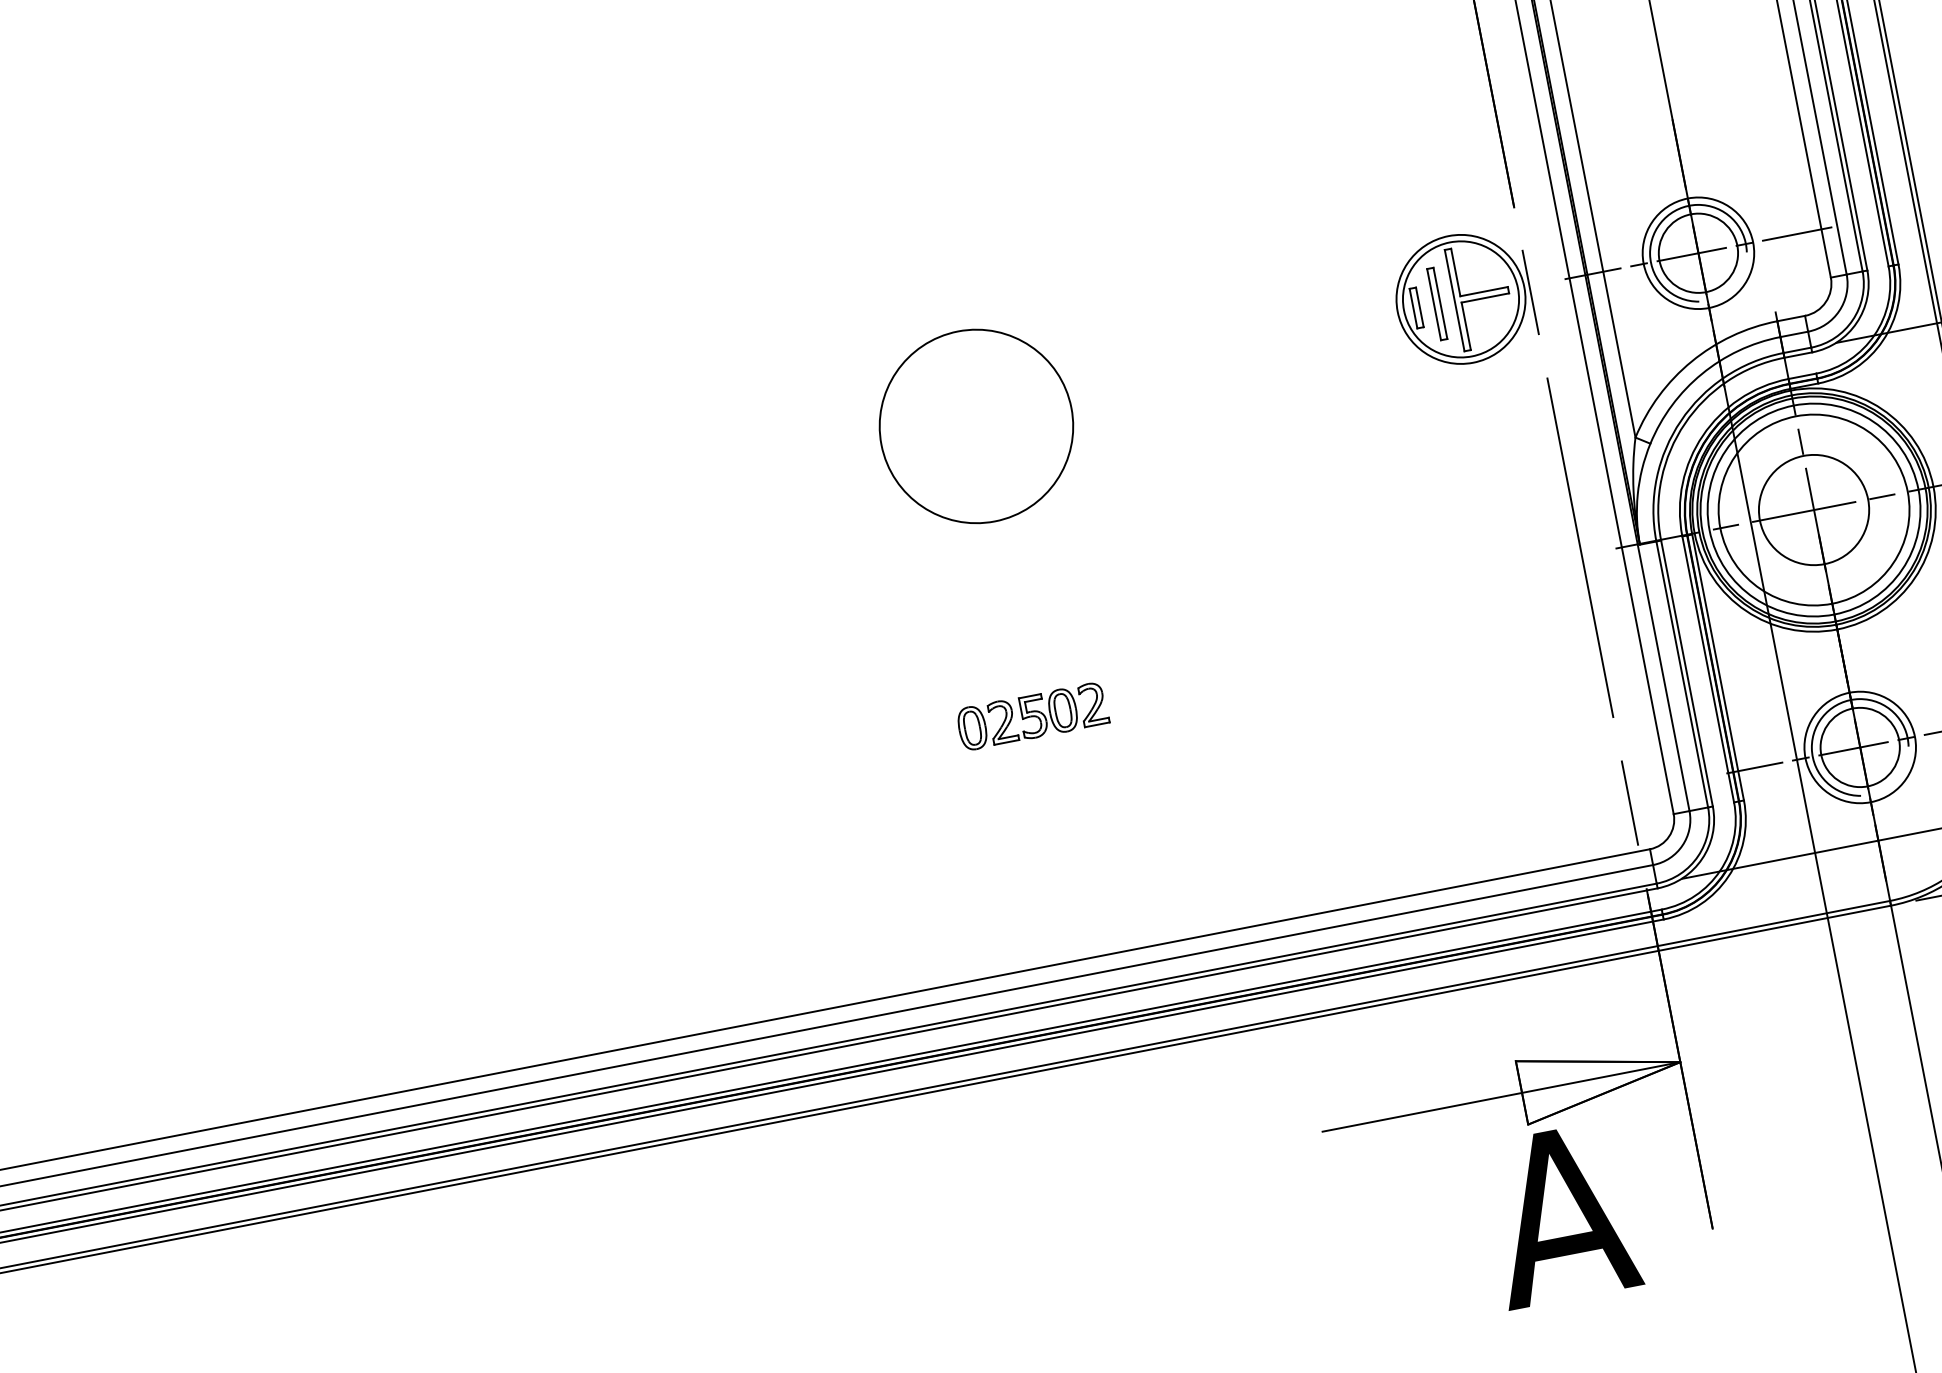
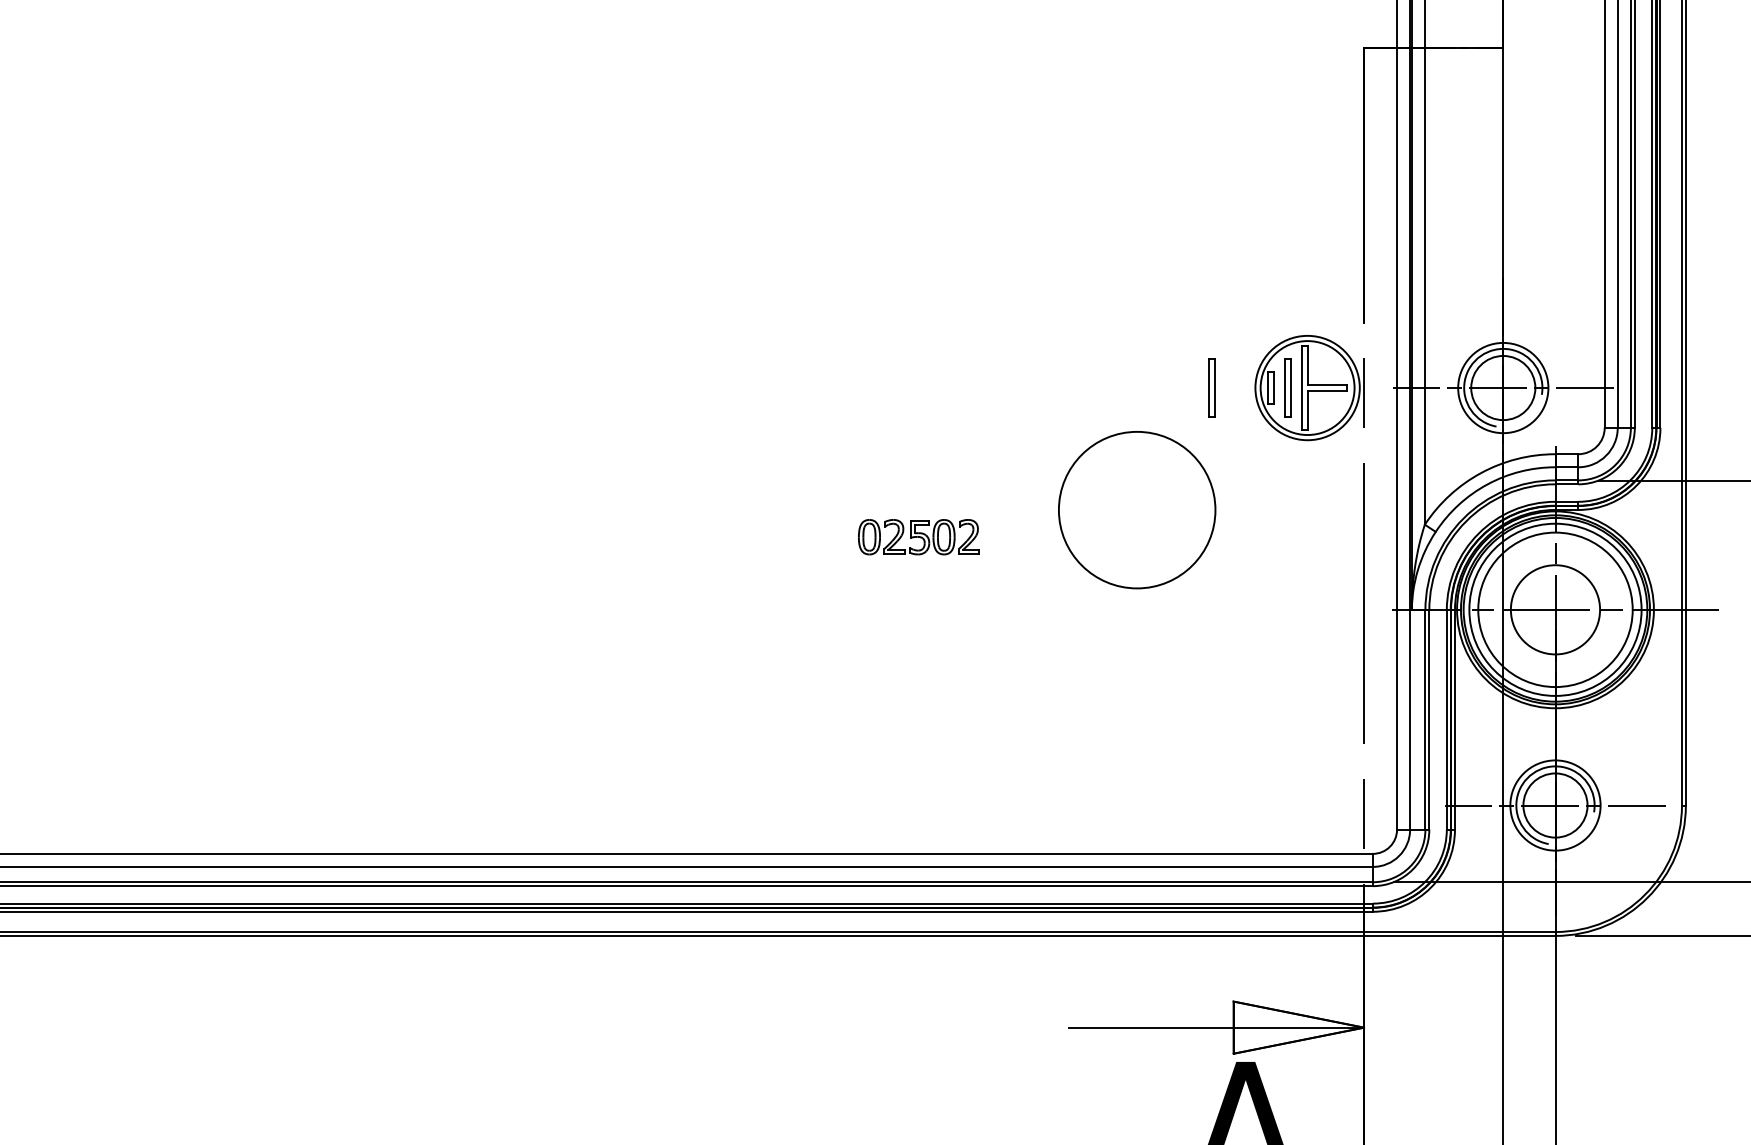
part: (1344, 321) -> (1211, 387), added
circle: (976, 426) -> (1137, 510), moved
part: (1032, 717) -> (918, 537), moved

